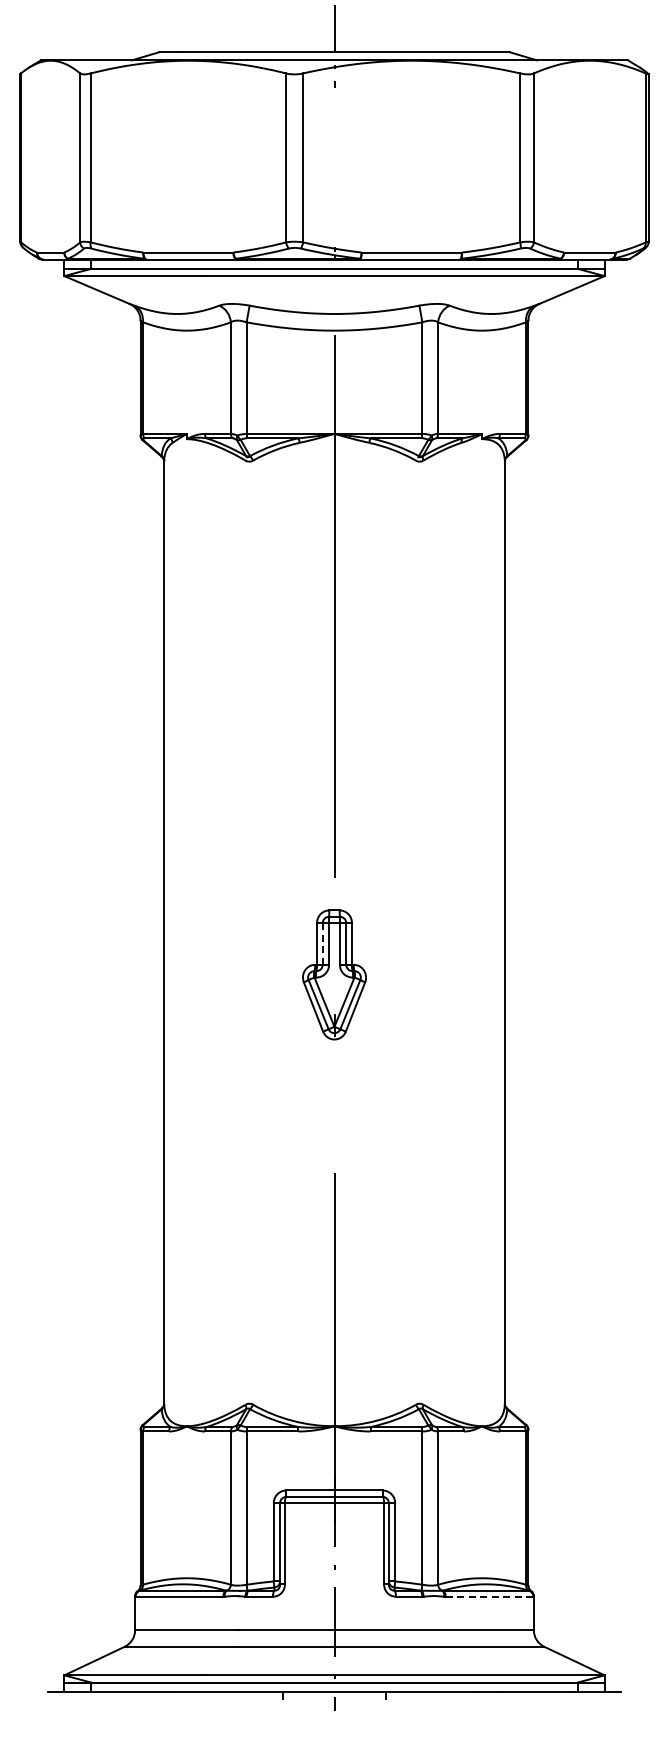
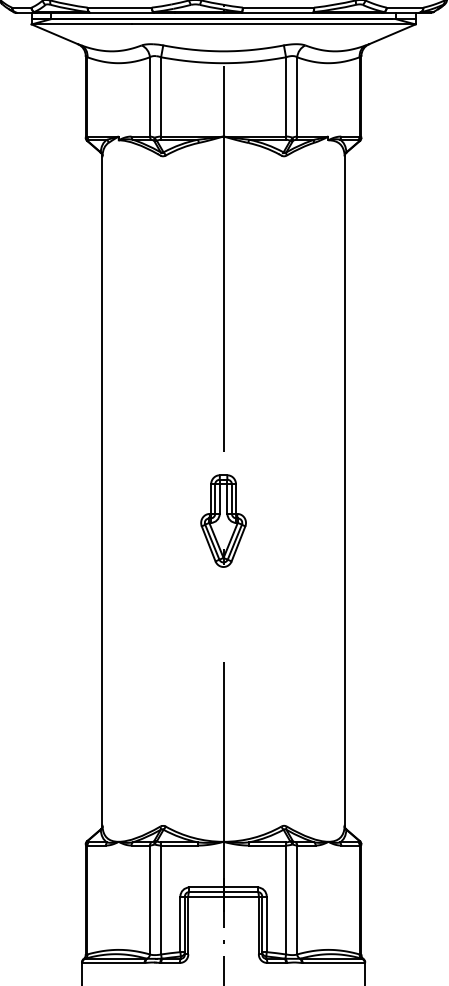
line: (322, 944) -> (215, 499), dashed -> solid
line: (489, 1596) -> (333, 962), dashed -> solid

